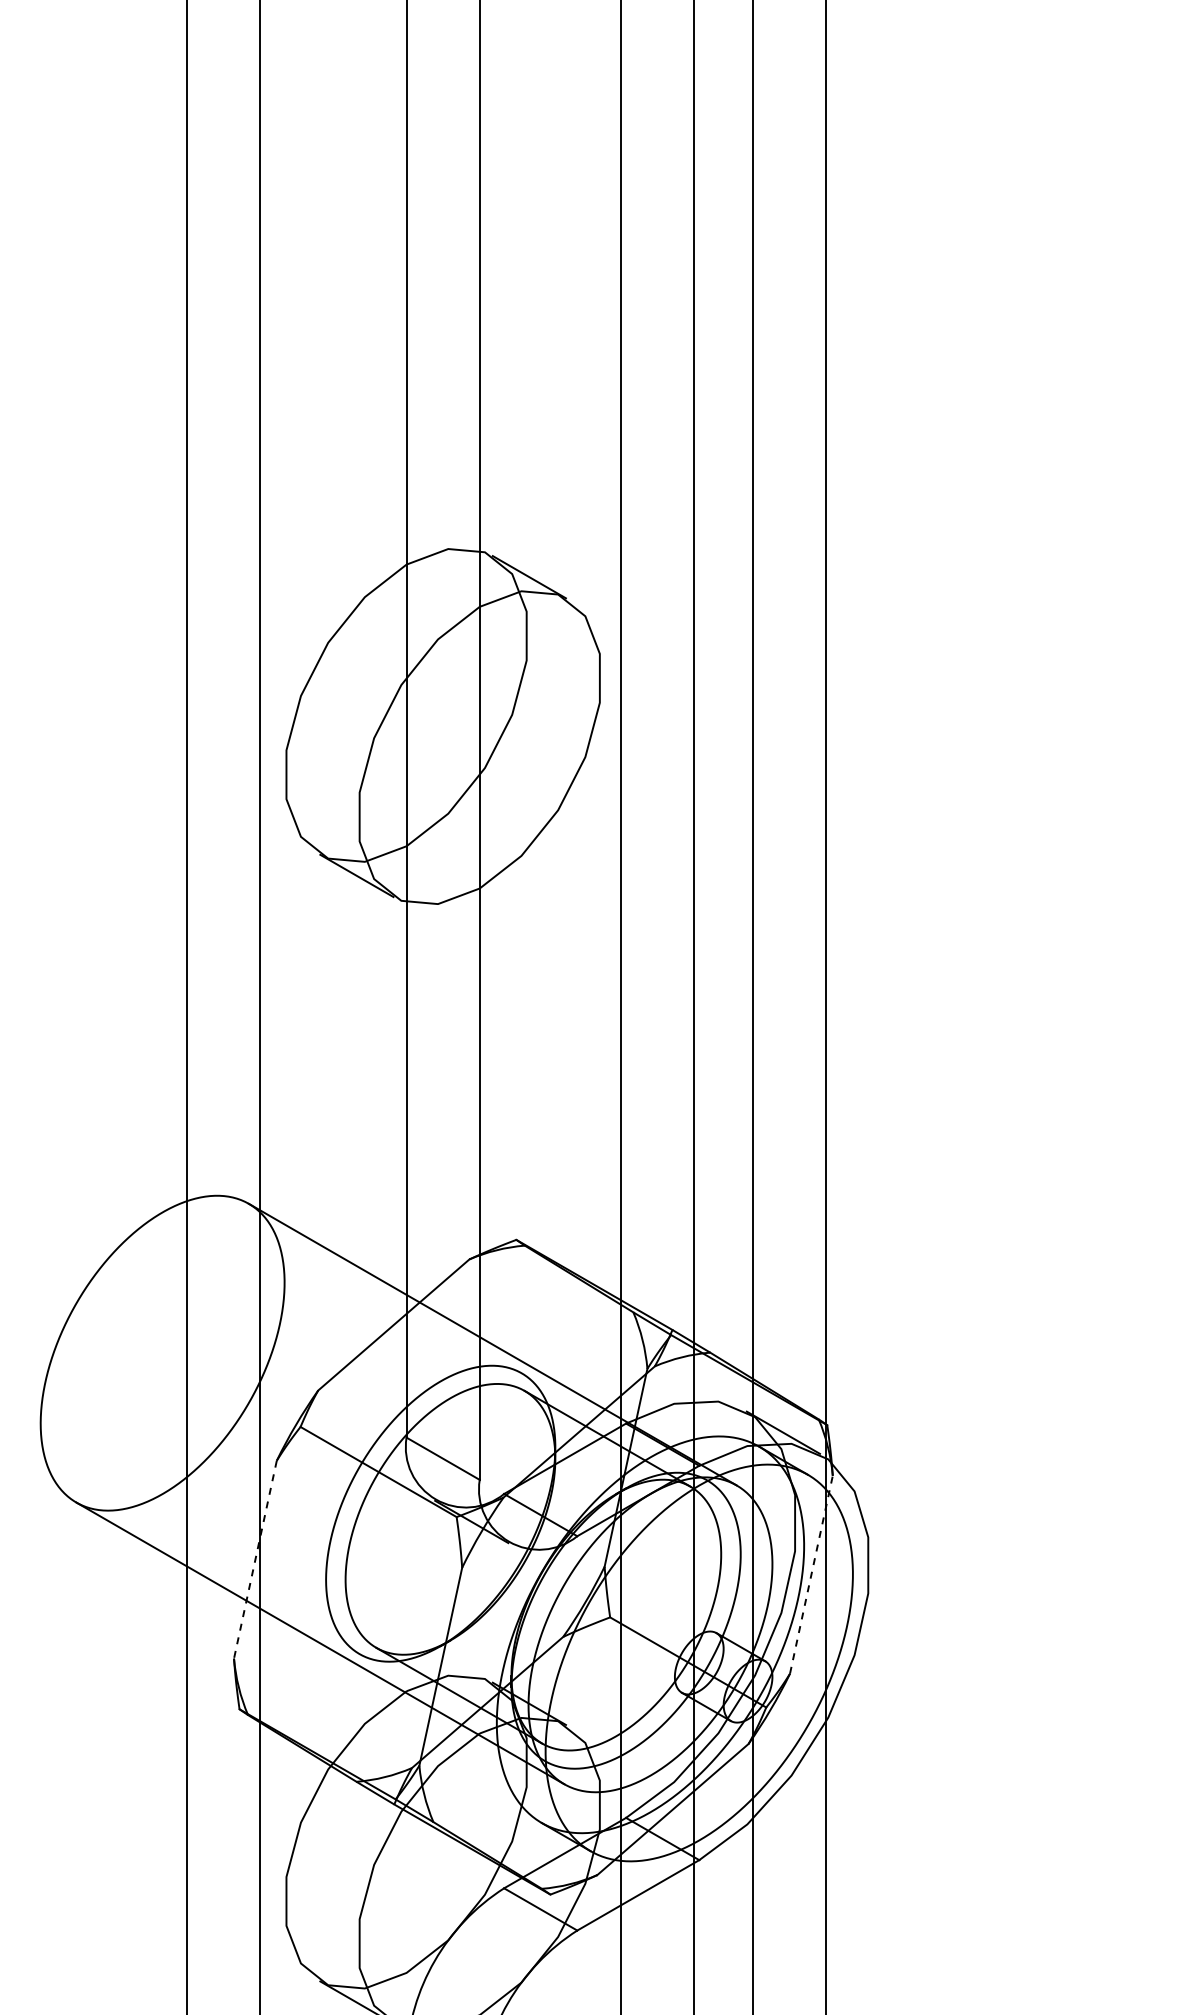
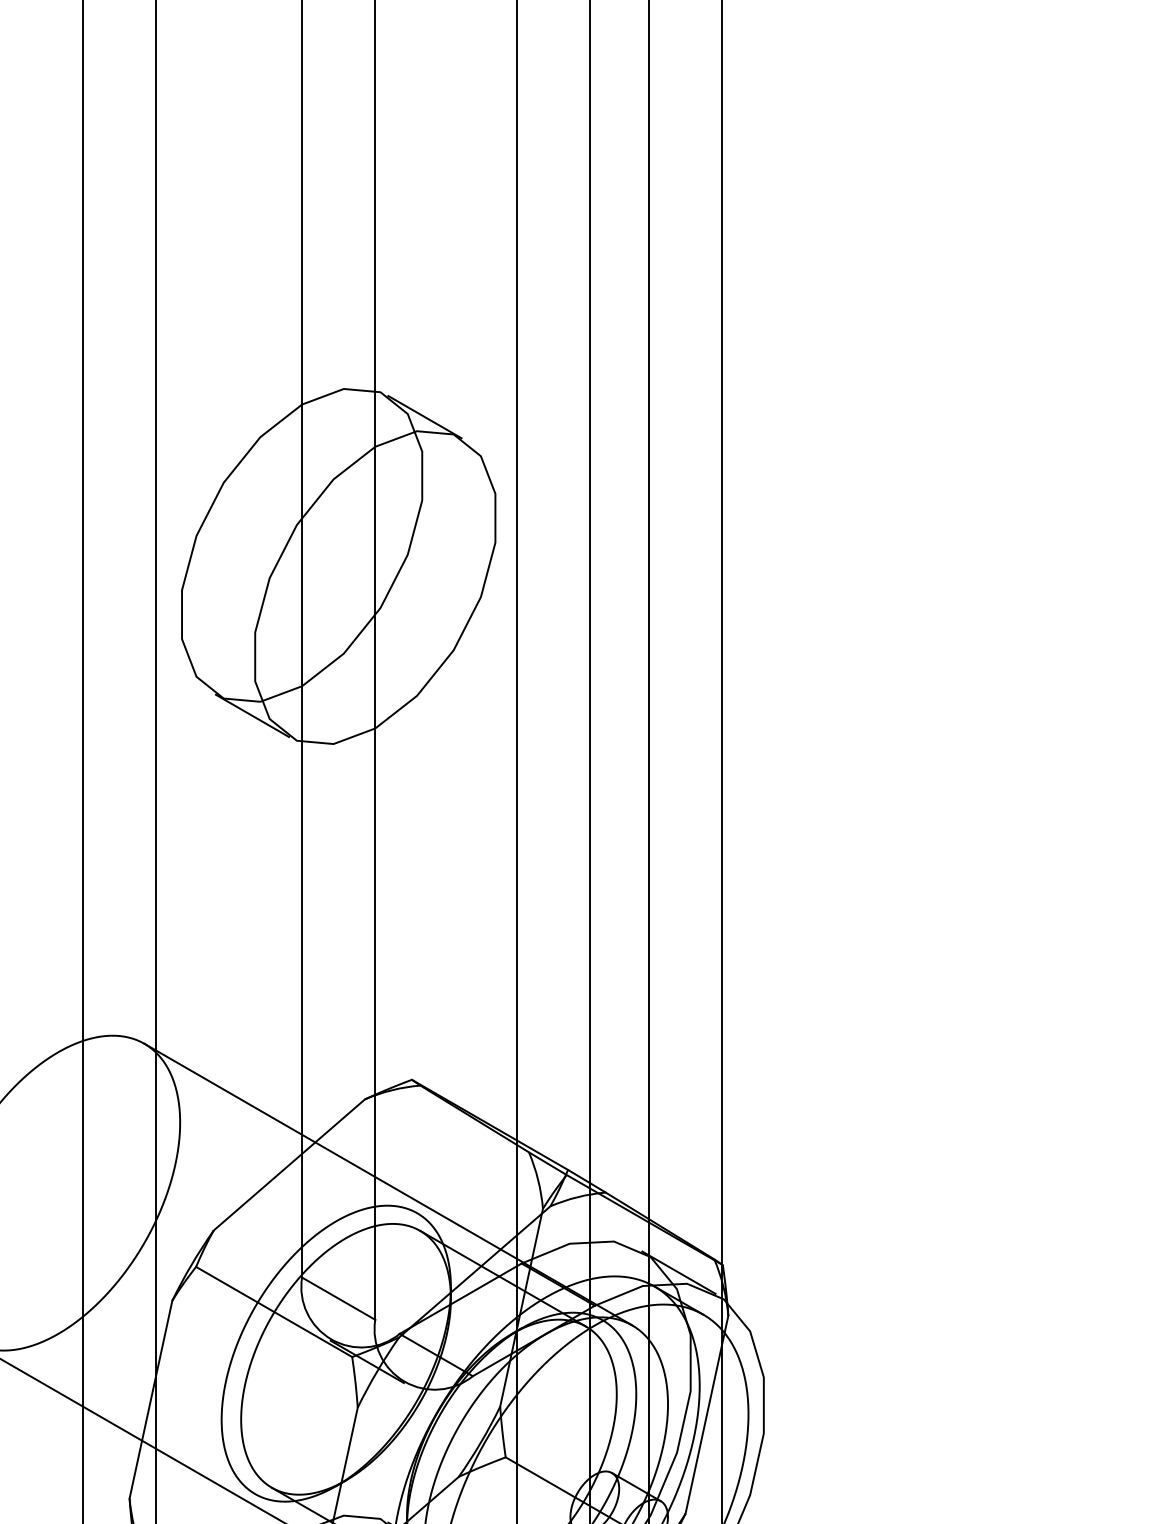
line: (255, 1560) -> (151, 1400), dashed -> solid
line: (811, 1574) -> (707, 1414), dashed -> solid

